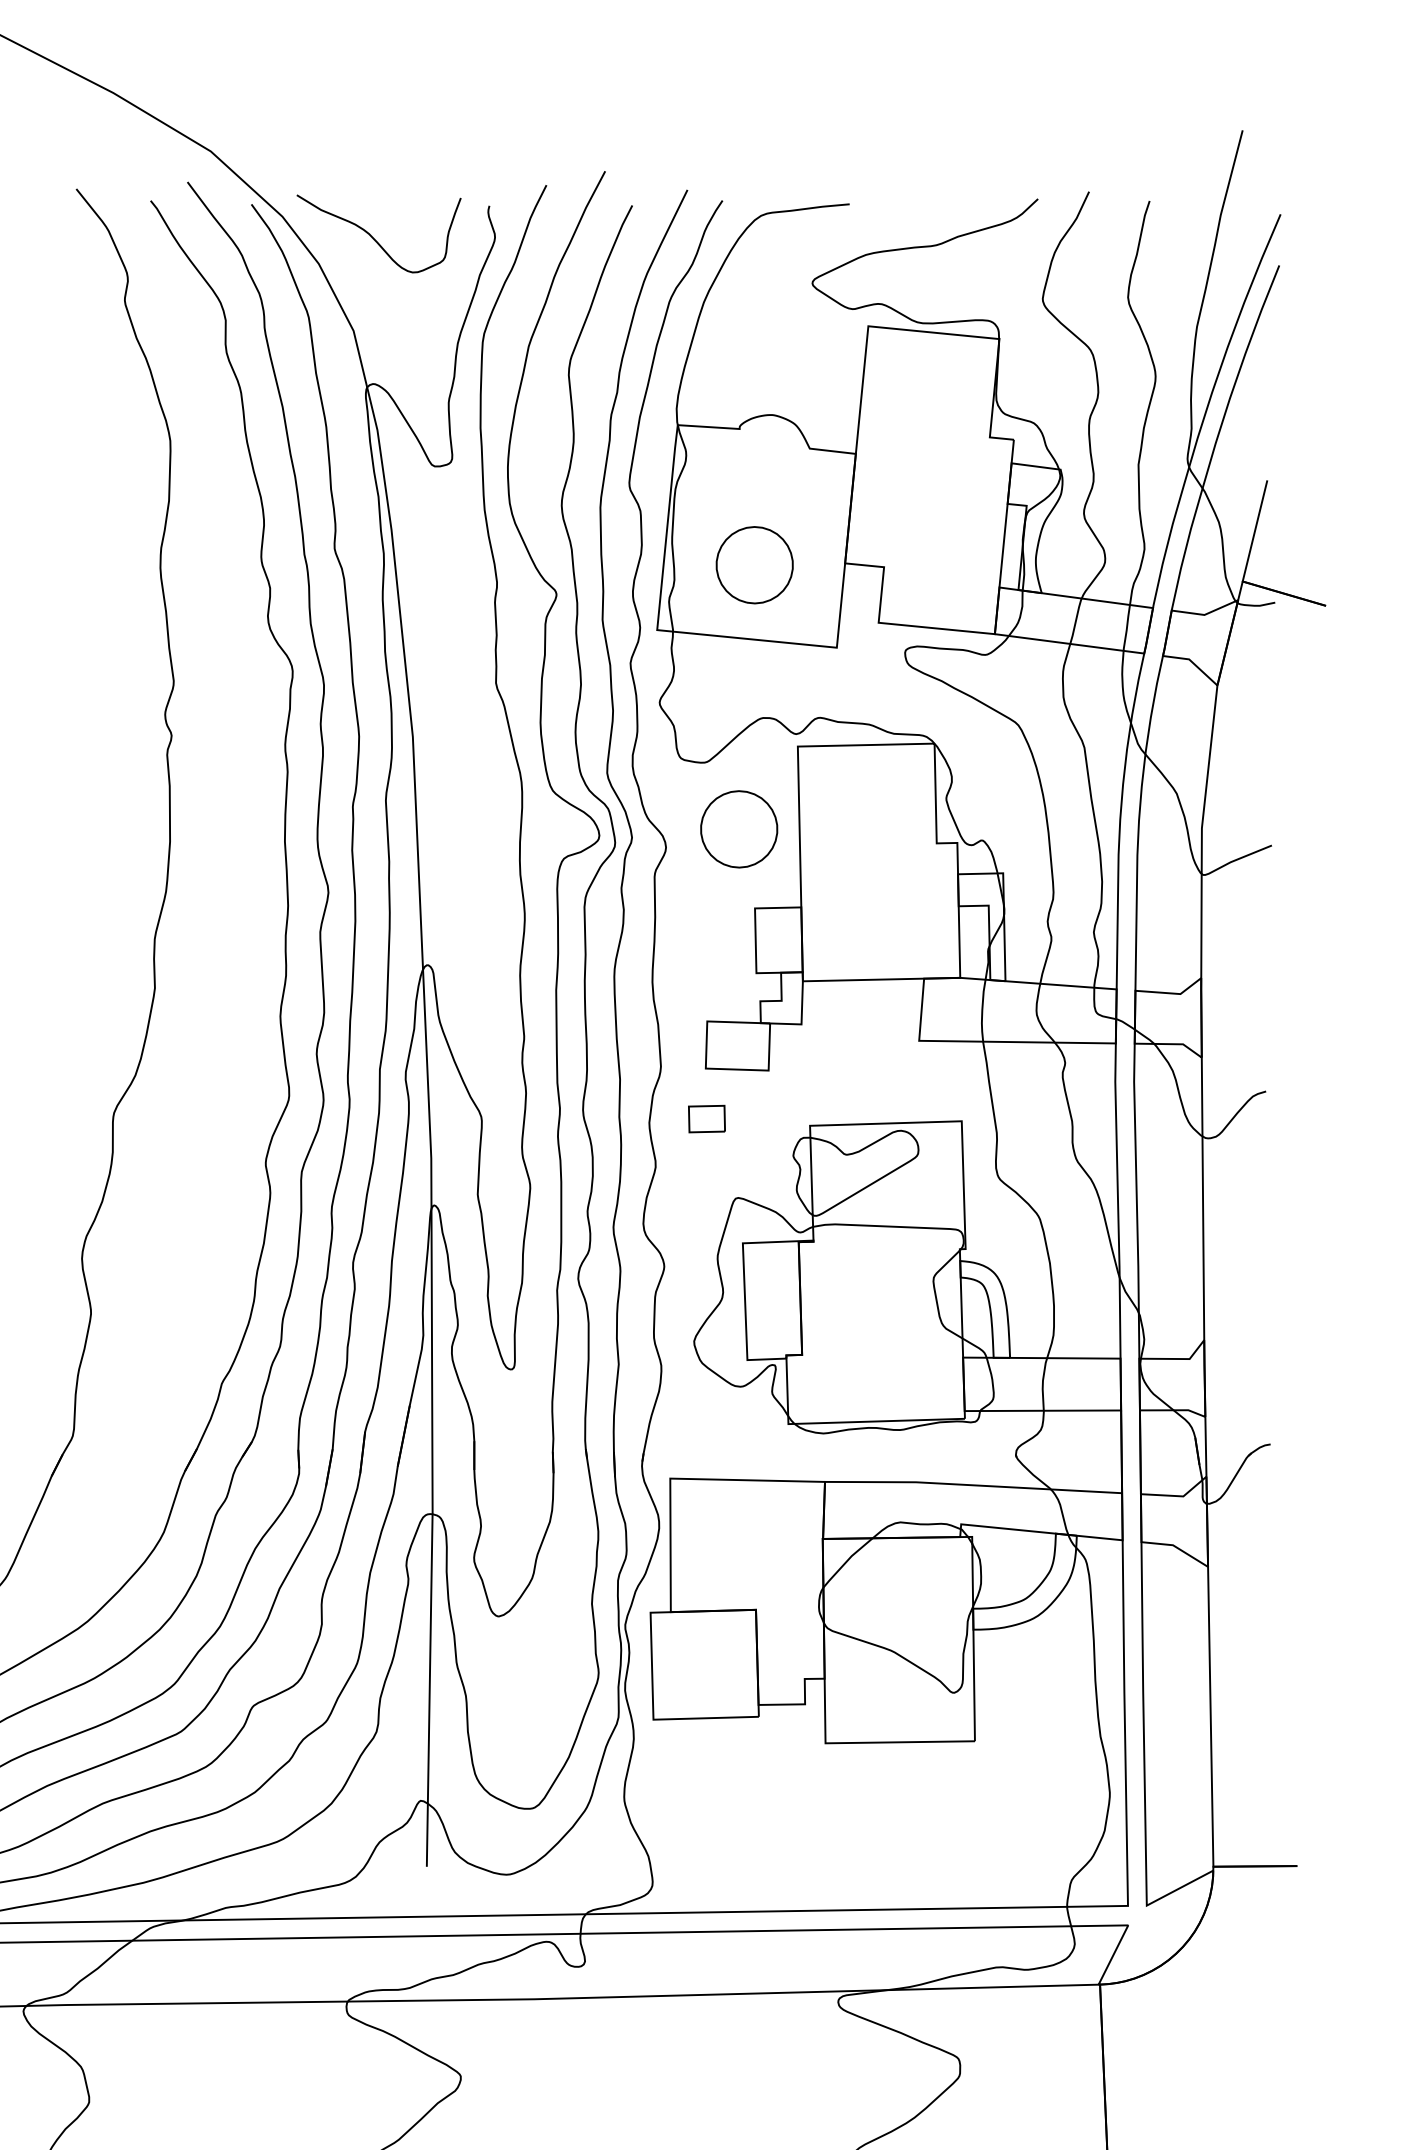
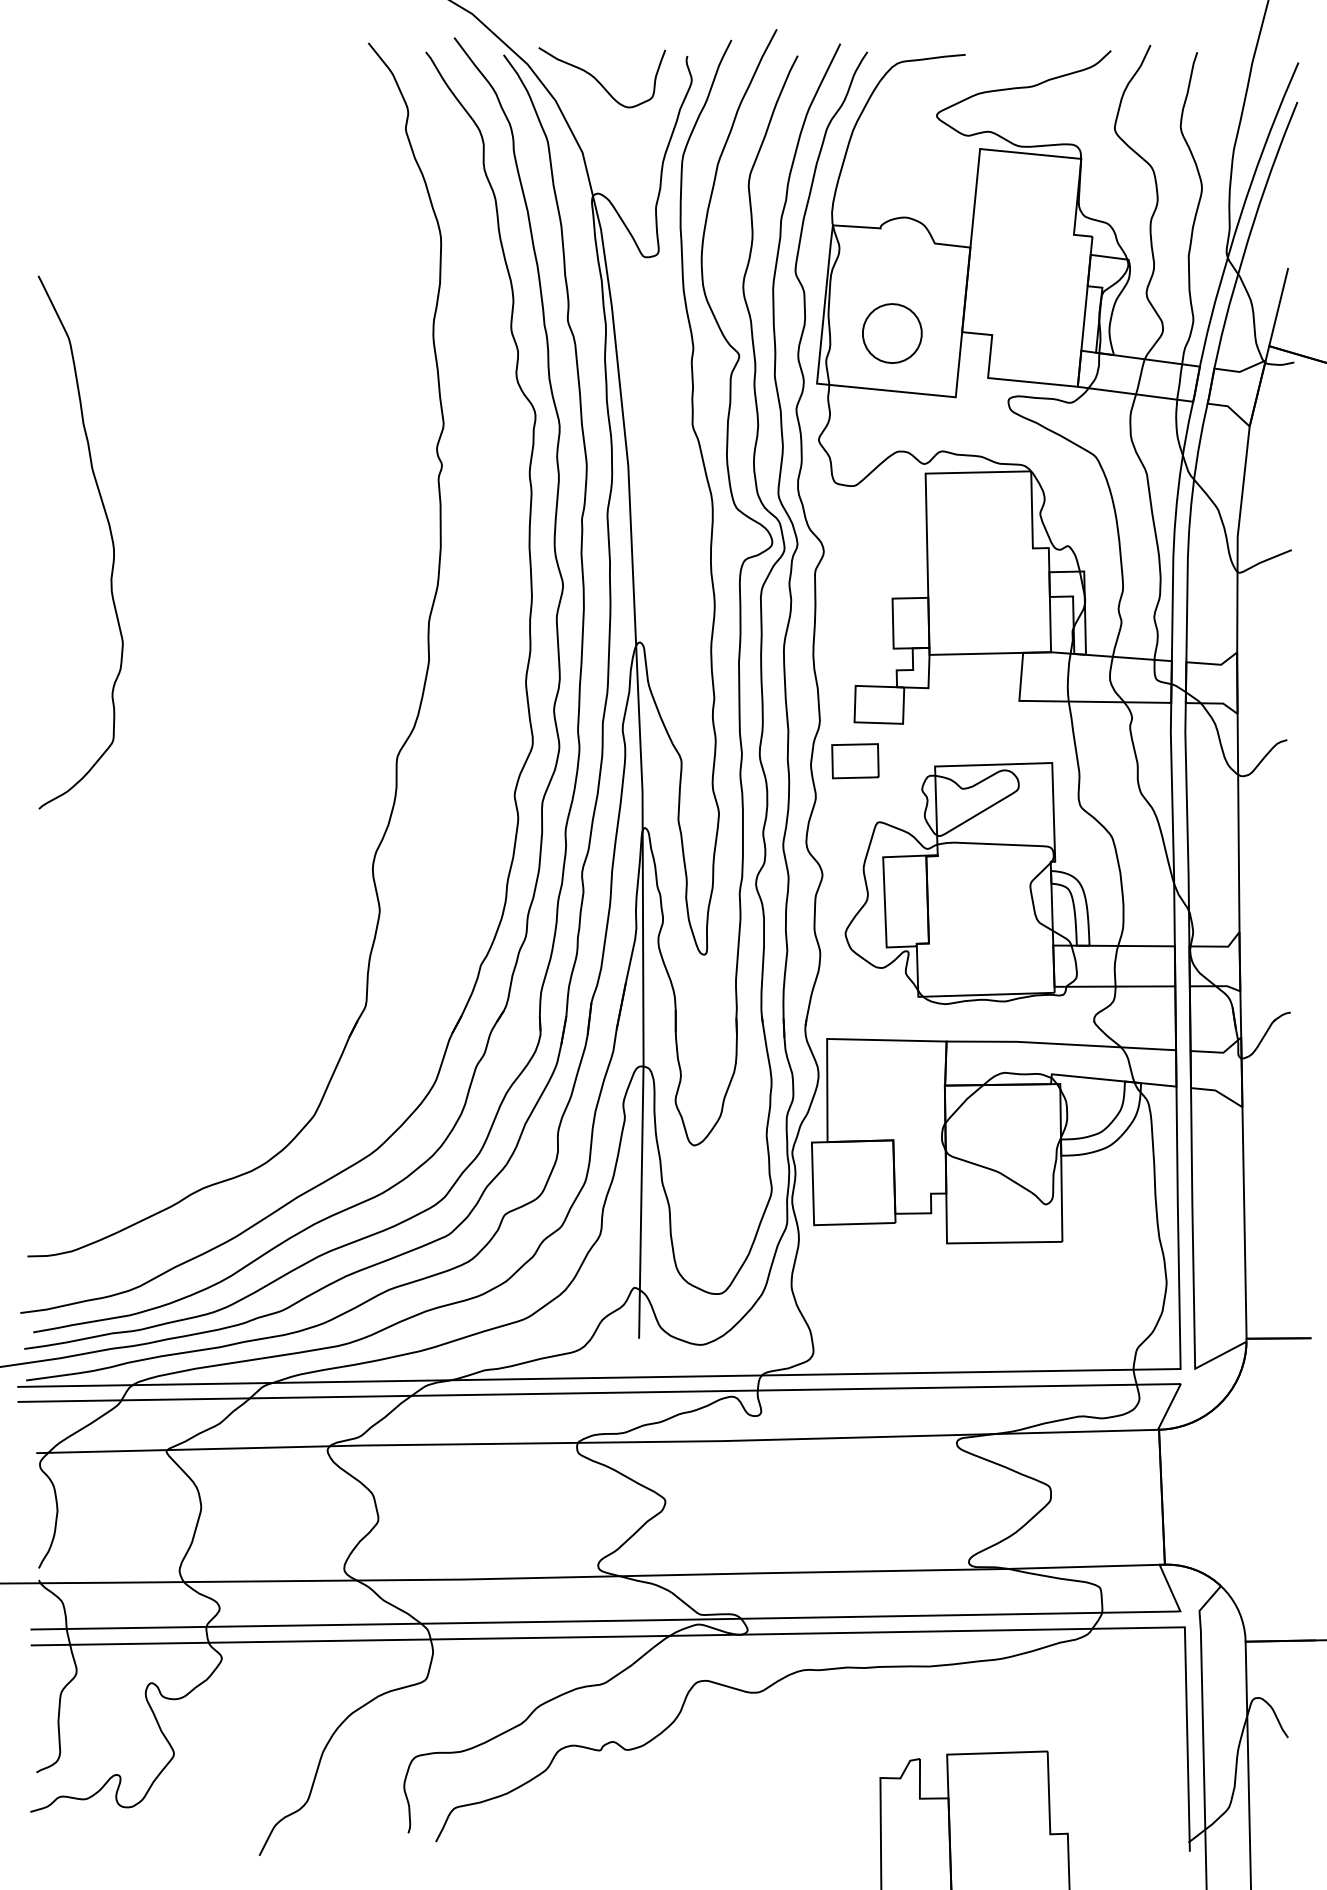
part: (739, 829) -> (880, 537), removed
part: (707, 1119) -> (855, 761), size x1.67

